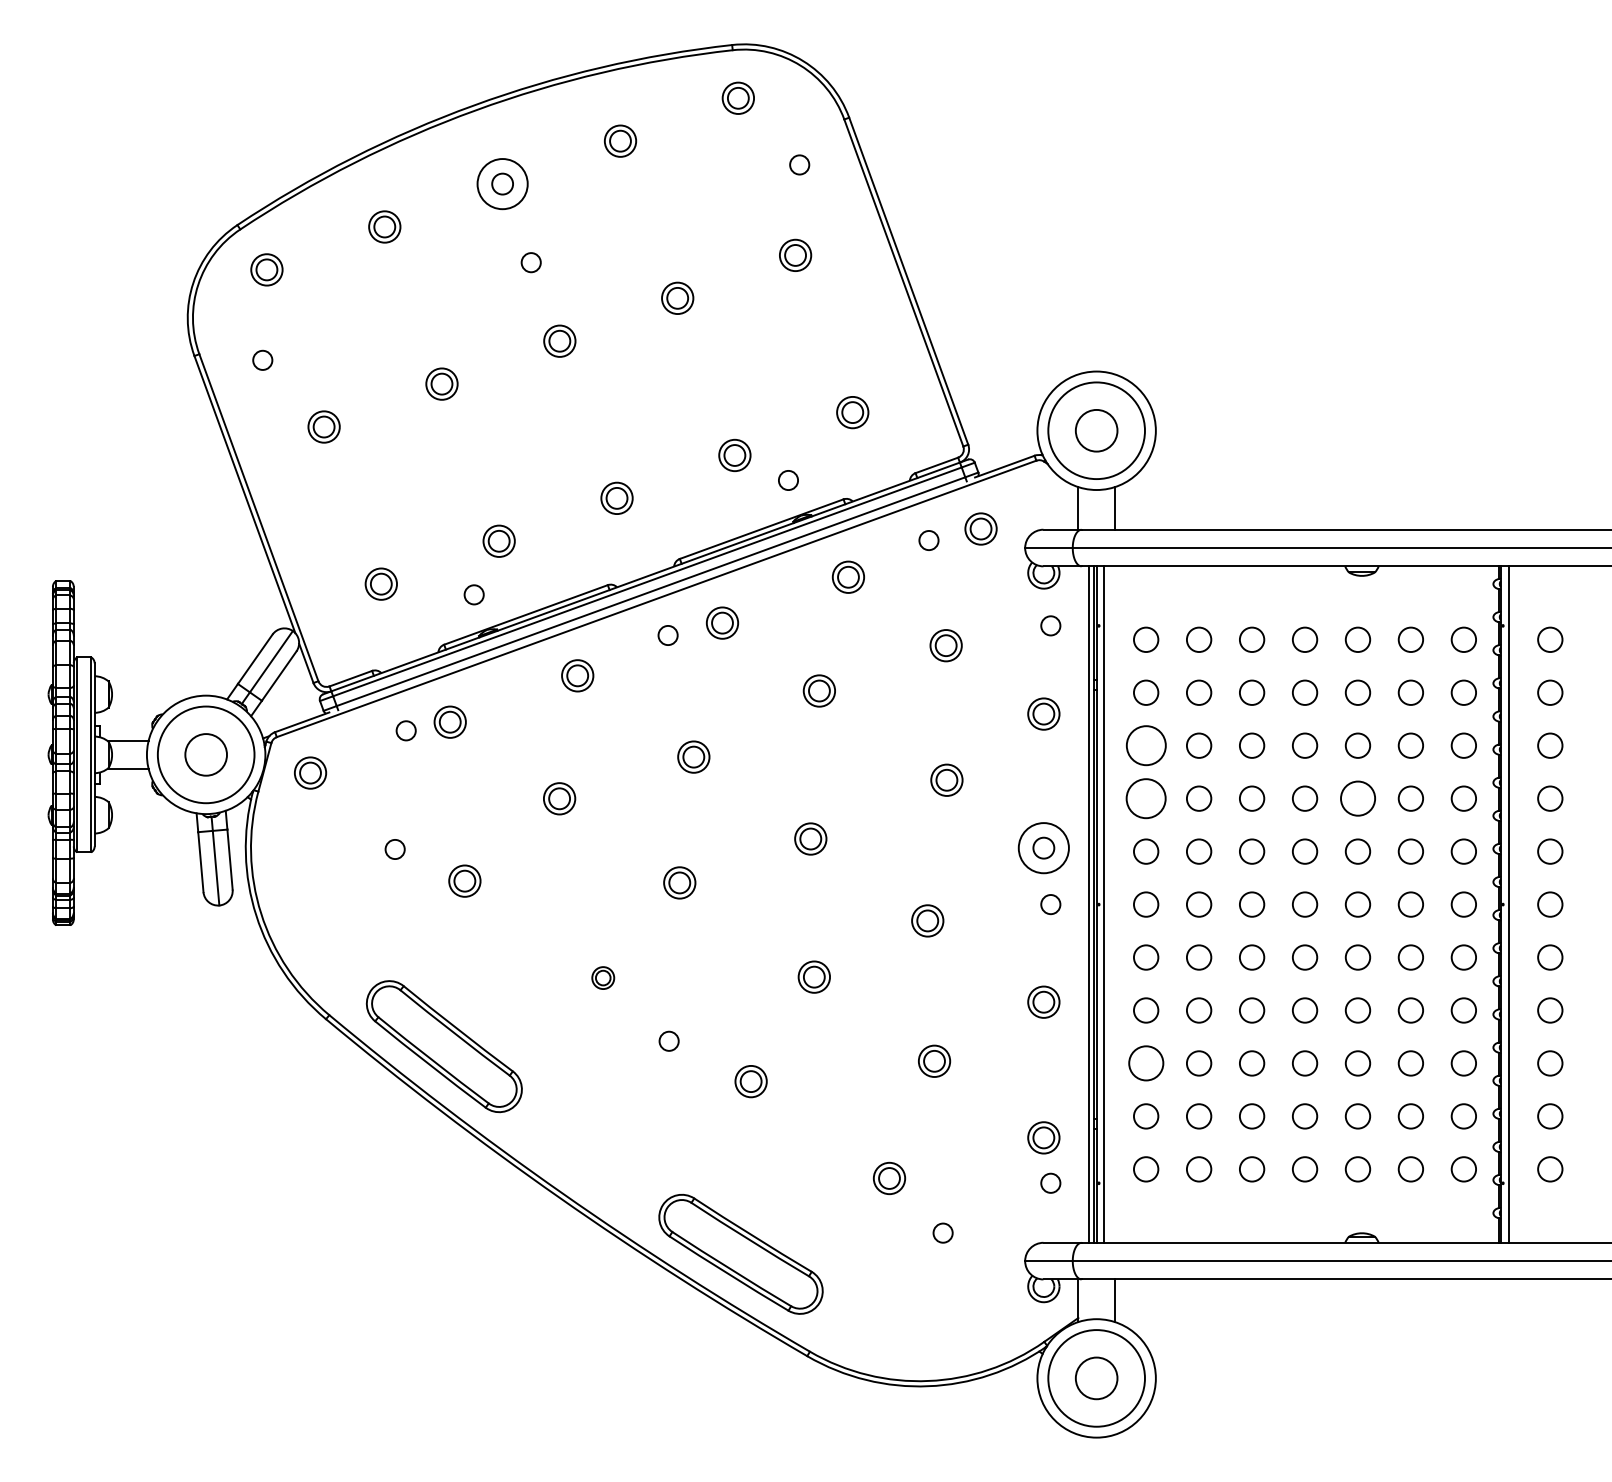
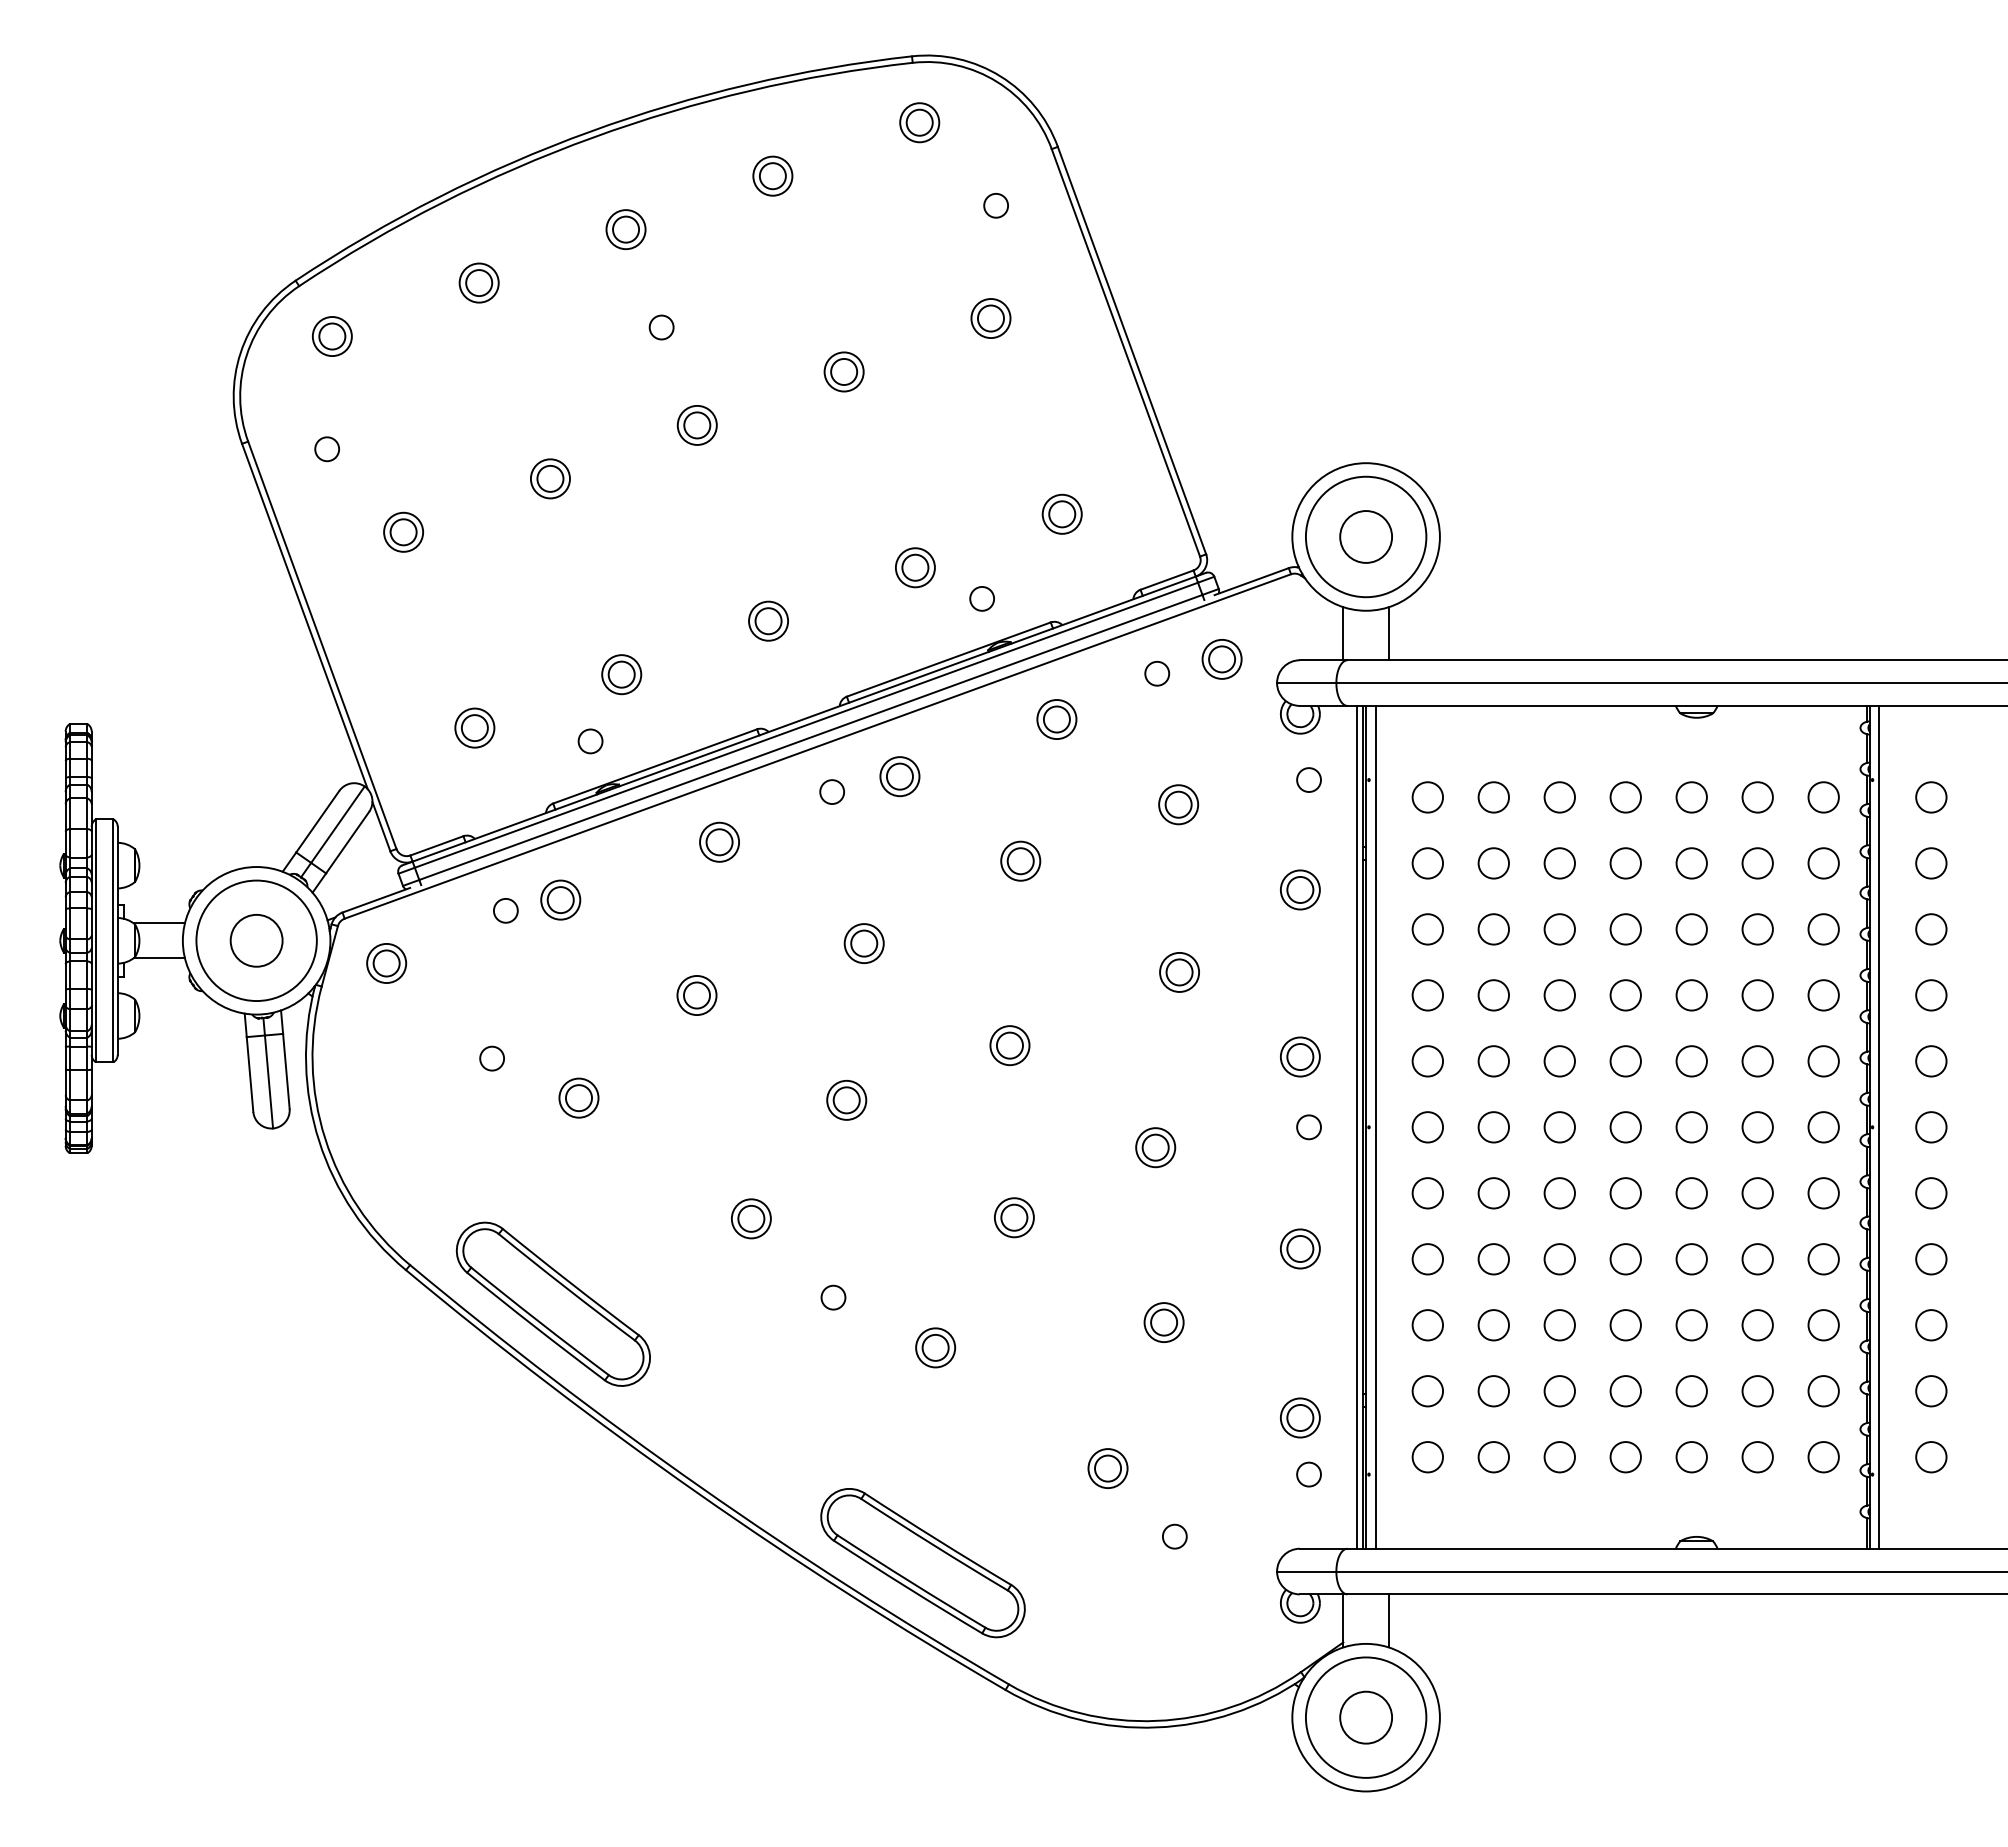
circle: (502, 183) -> (625, 229), size x0.62
circle: (1145, 745) -> (1427, 929), size x0.62
circle: (1145, 798) -> (1427, 995), size x0.62
circle: (1357, 798) -> (1691, 995), size x0.71
circle: (1043, 847) -> (1299, 1056), size x0.62
part: (603, 977) -> (751, 1218), size x1.43
circle: (1145, 1063) -> (1427, 1325), size x0.71

